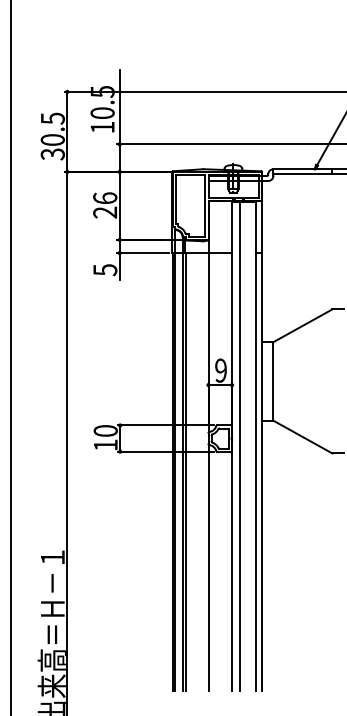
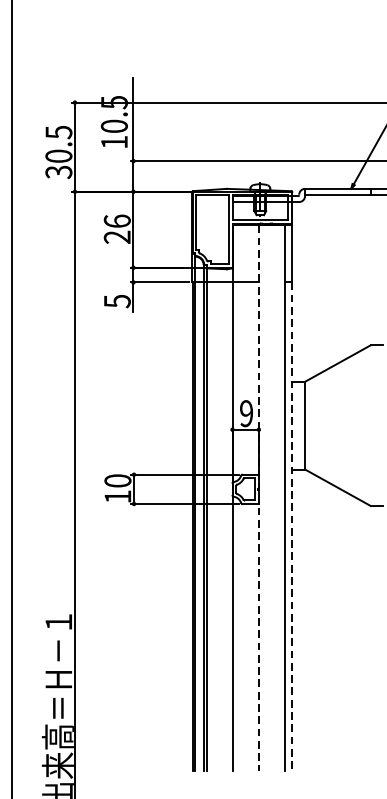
line: (239, 445) -> (267, 497), removed
line: (232, 446) -> (259, 498), solid -> dashed
line: (261, 471) -> (291, 526), solid -> dashed

